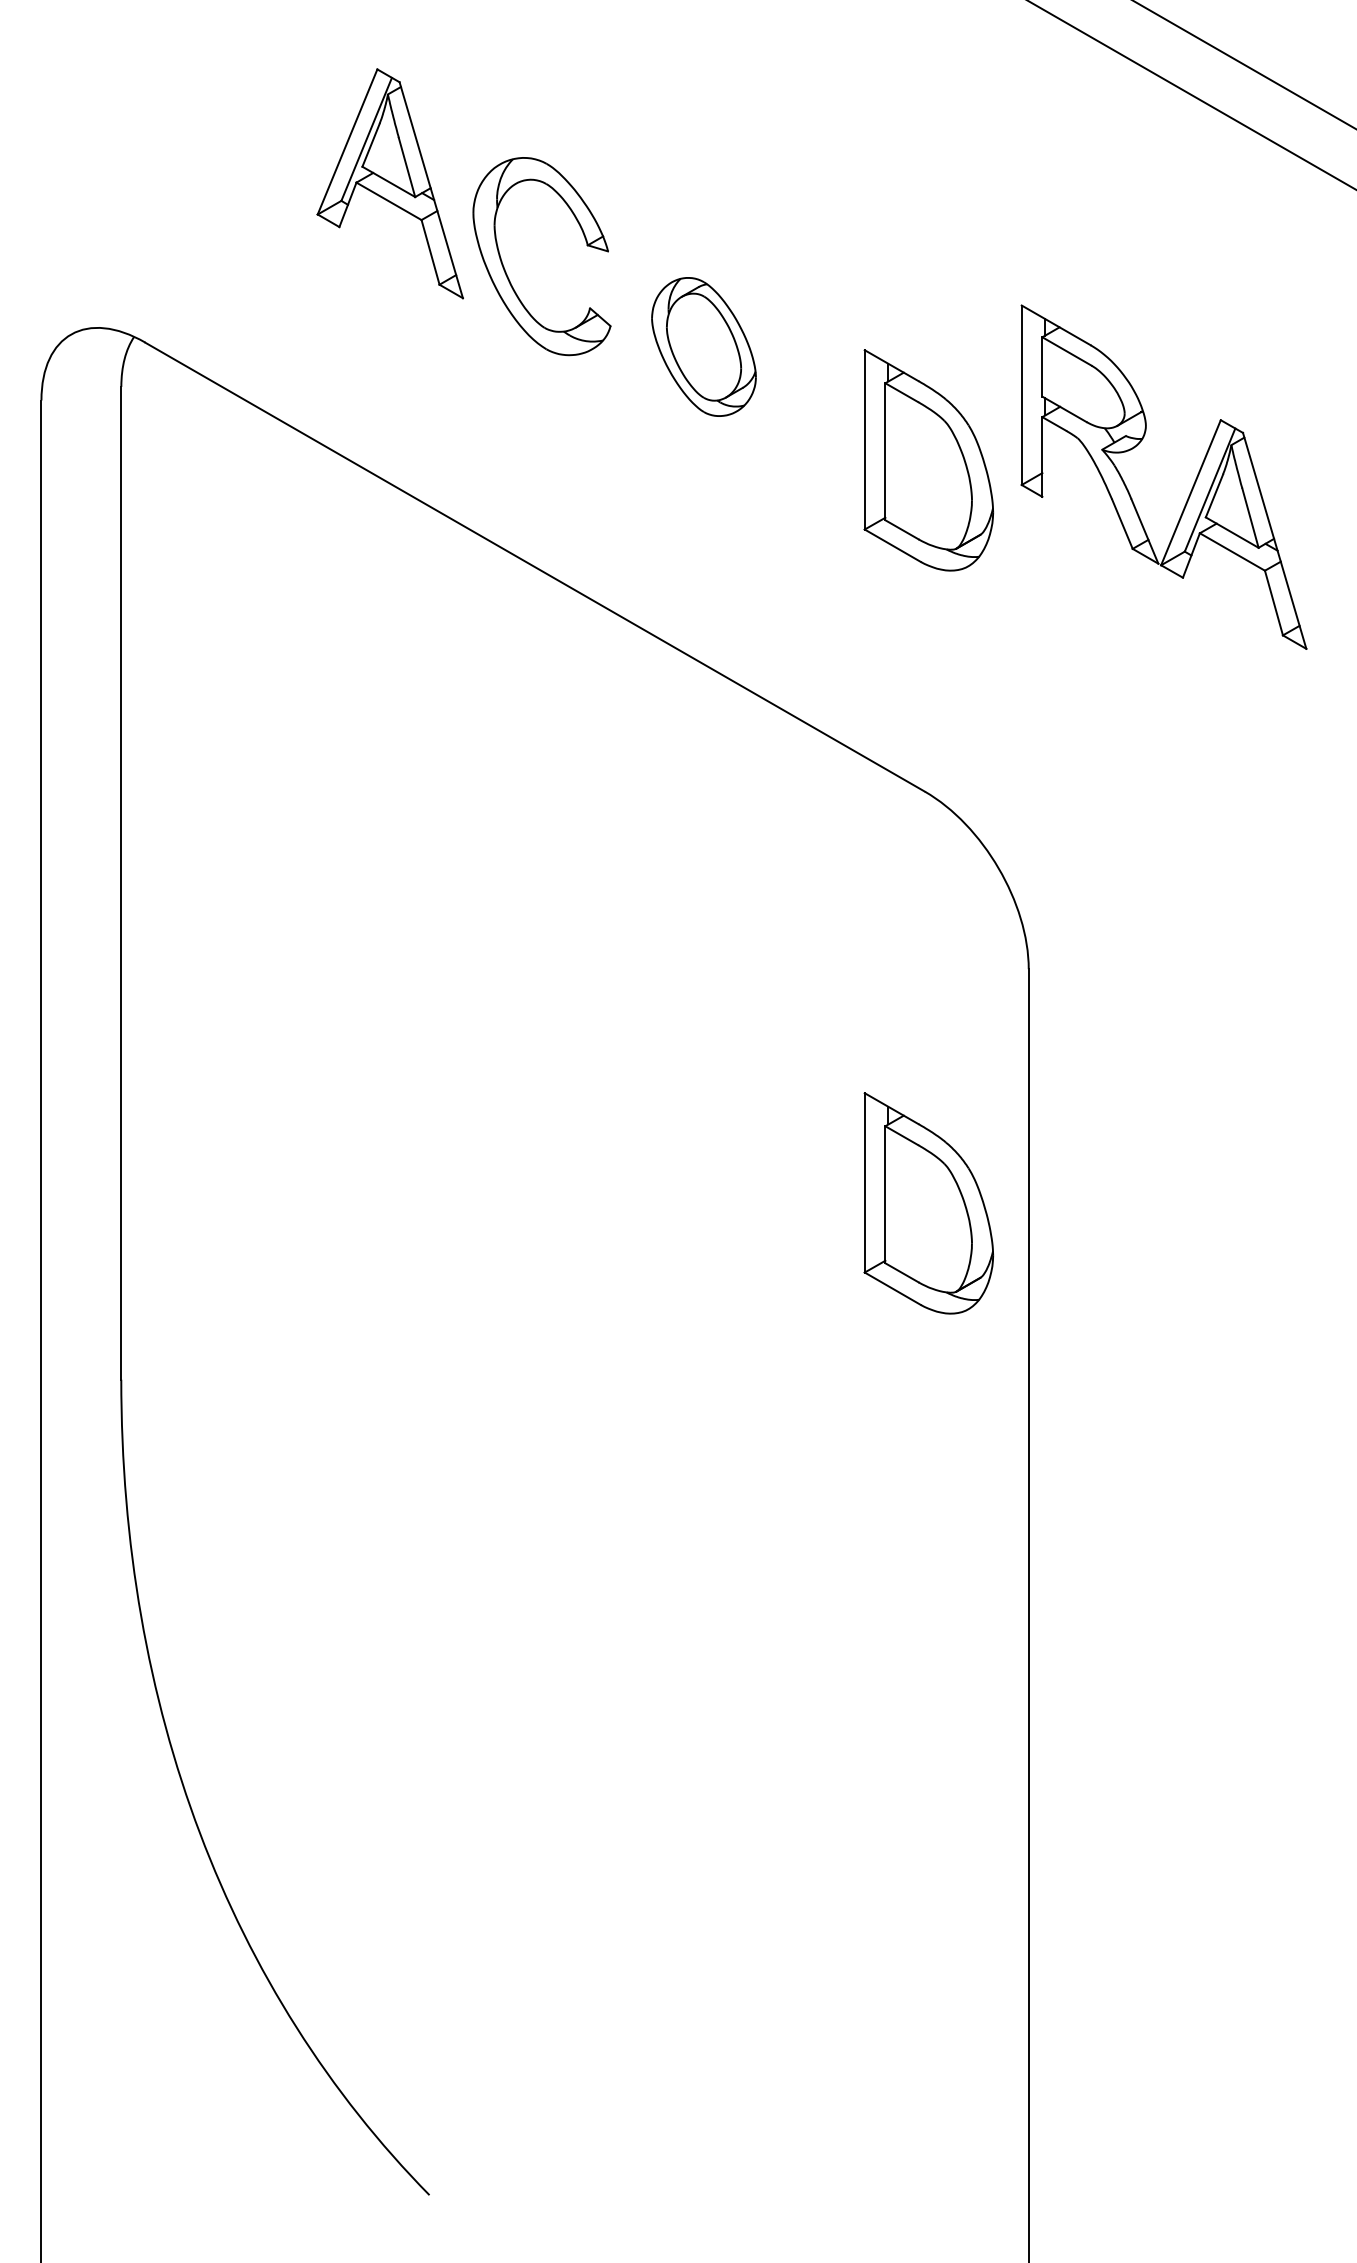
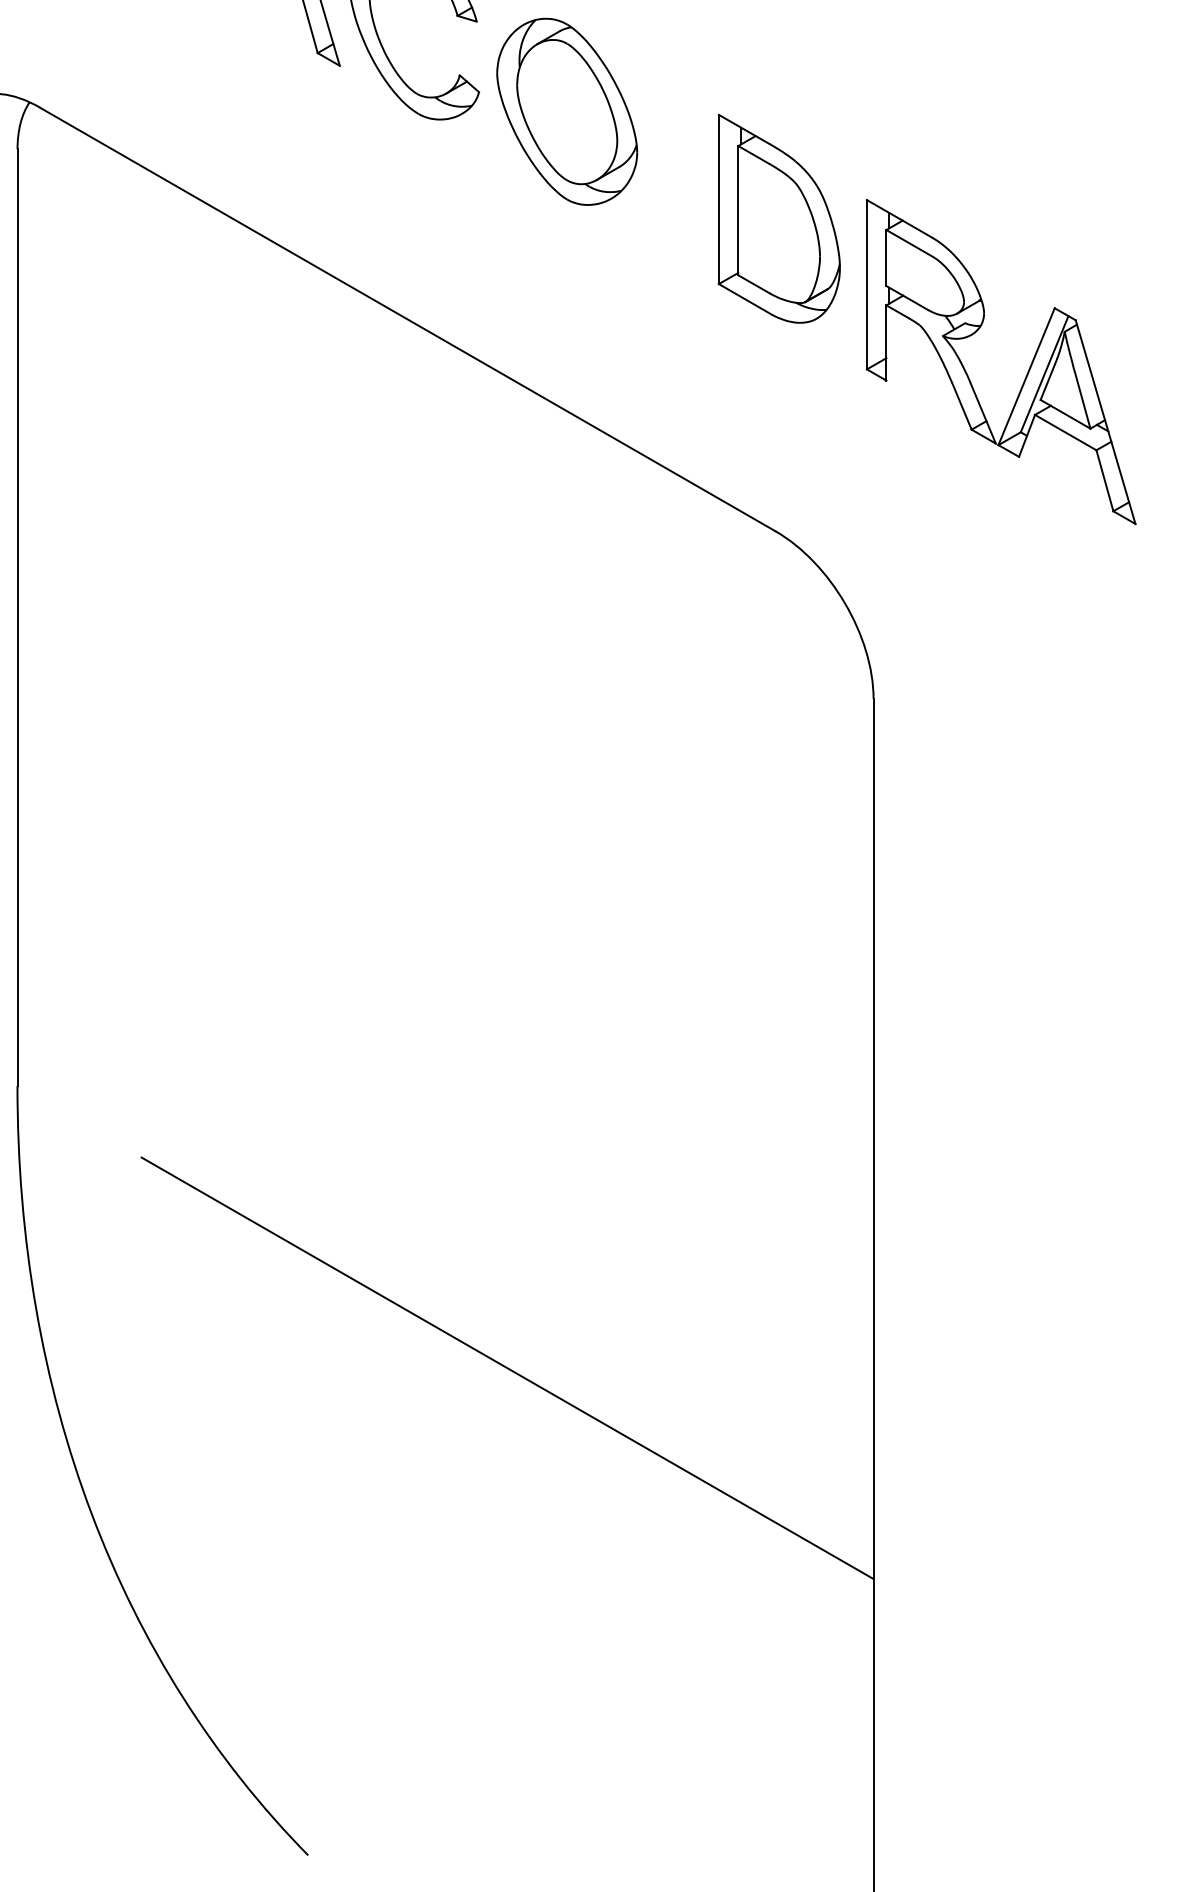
part: (703, 346) -> (566, 111), size x1.43
part: (1190, 490) -> (1026, 374), moved
part: (928, 1203) -> (779, 919), removed
line: (640, 1678) -> (507, 1367), added

